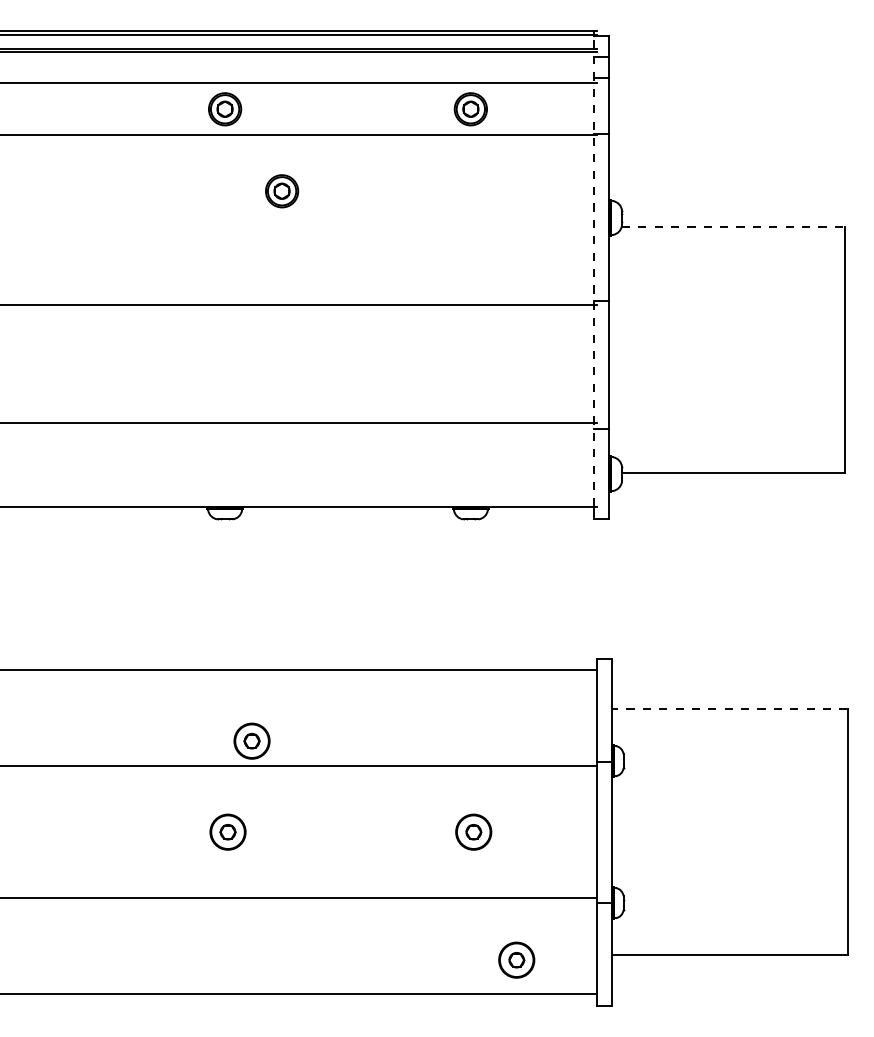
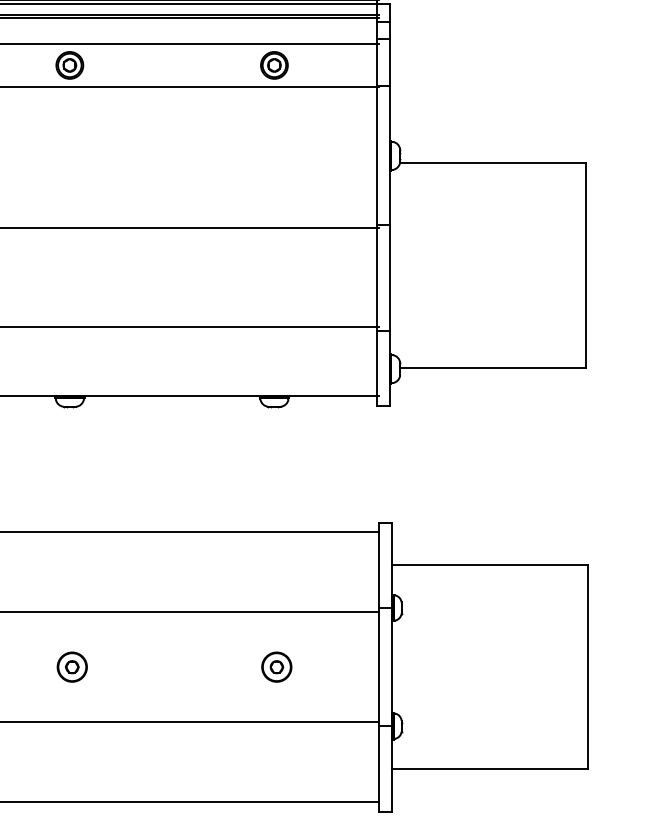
part: (282, 191) -> (117, 133), removed
line: (733, 226) -> (493, 162), dashed -> solid
line: (593, 270) -> (376, 199), dashed -> solid
line: (729, 709) -> (489, 565), dashed -> solid
part: (251, 740) -> (91, 590), removed
part: (516, 959) -> (312, 773), removed

